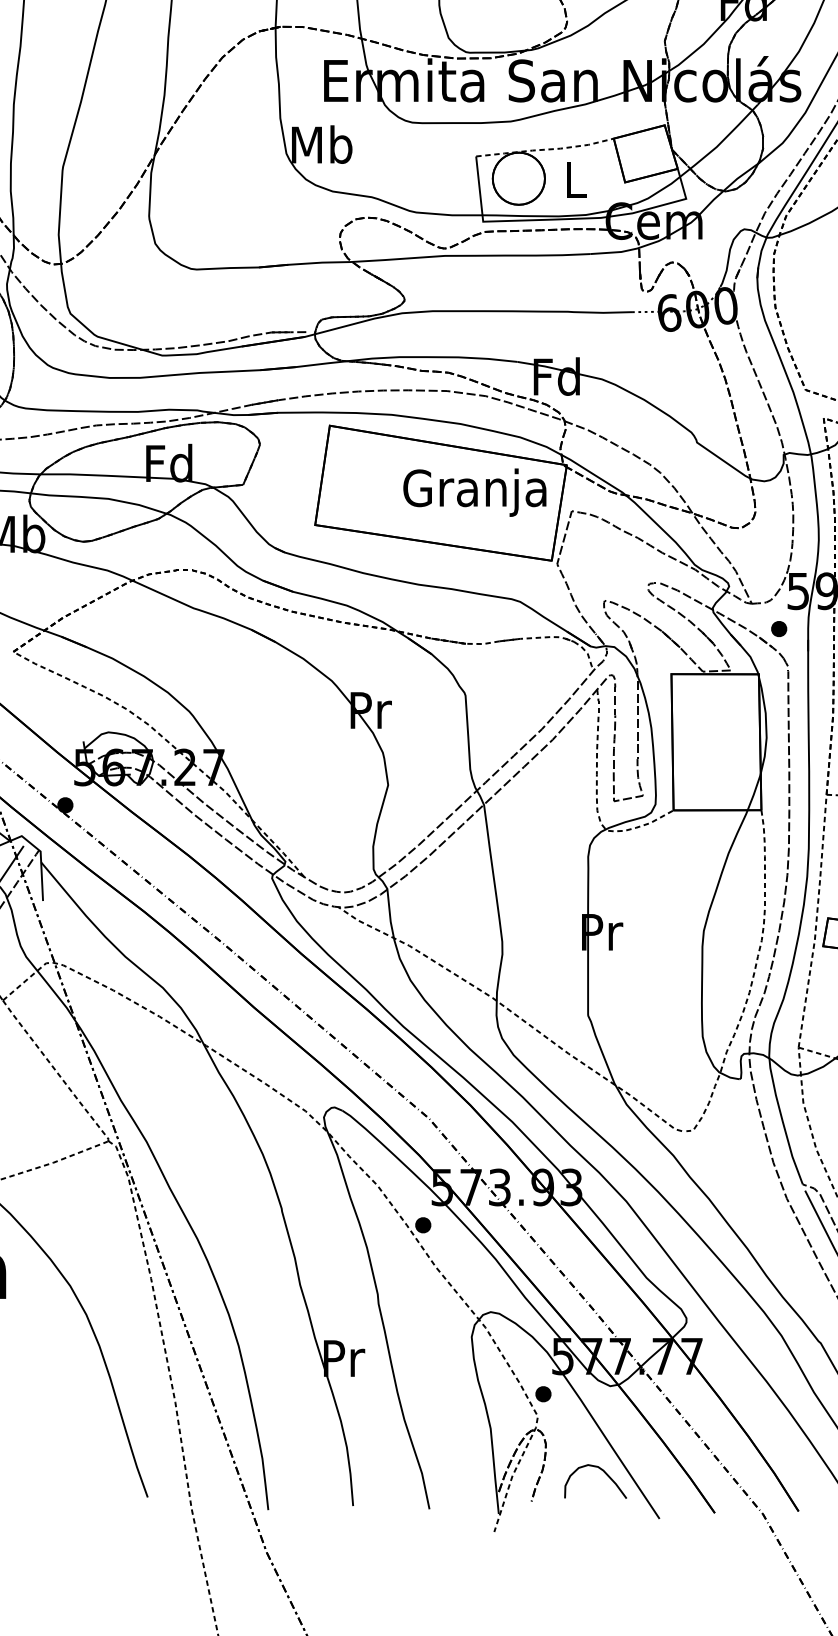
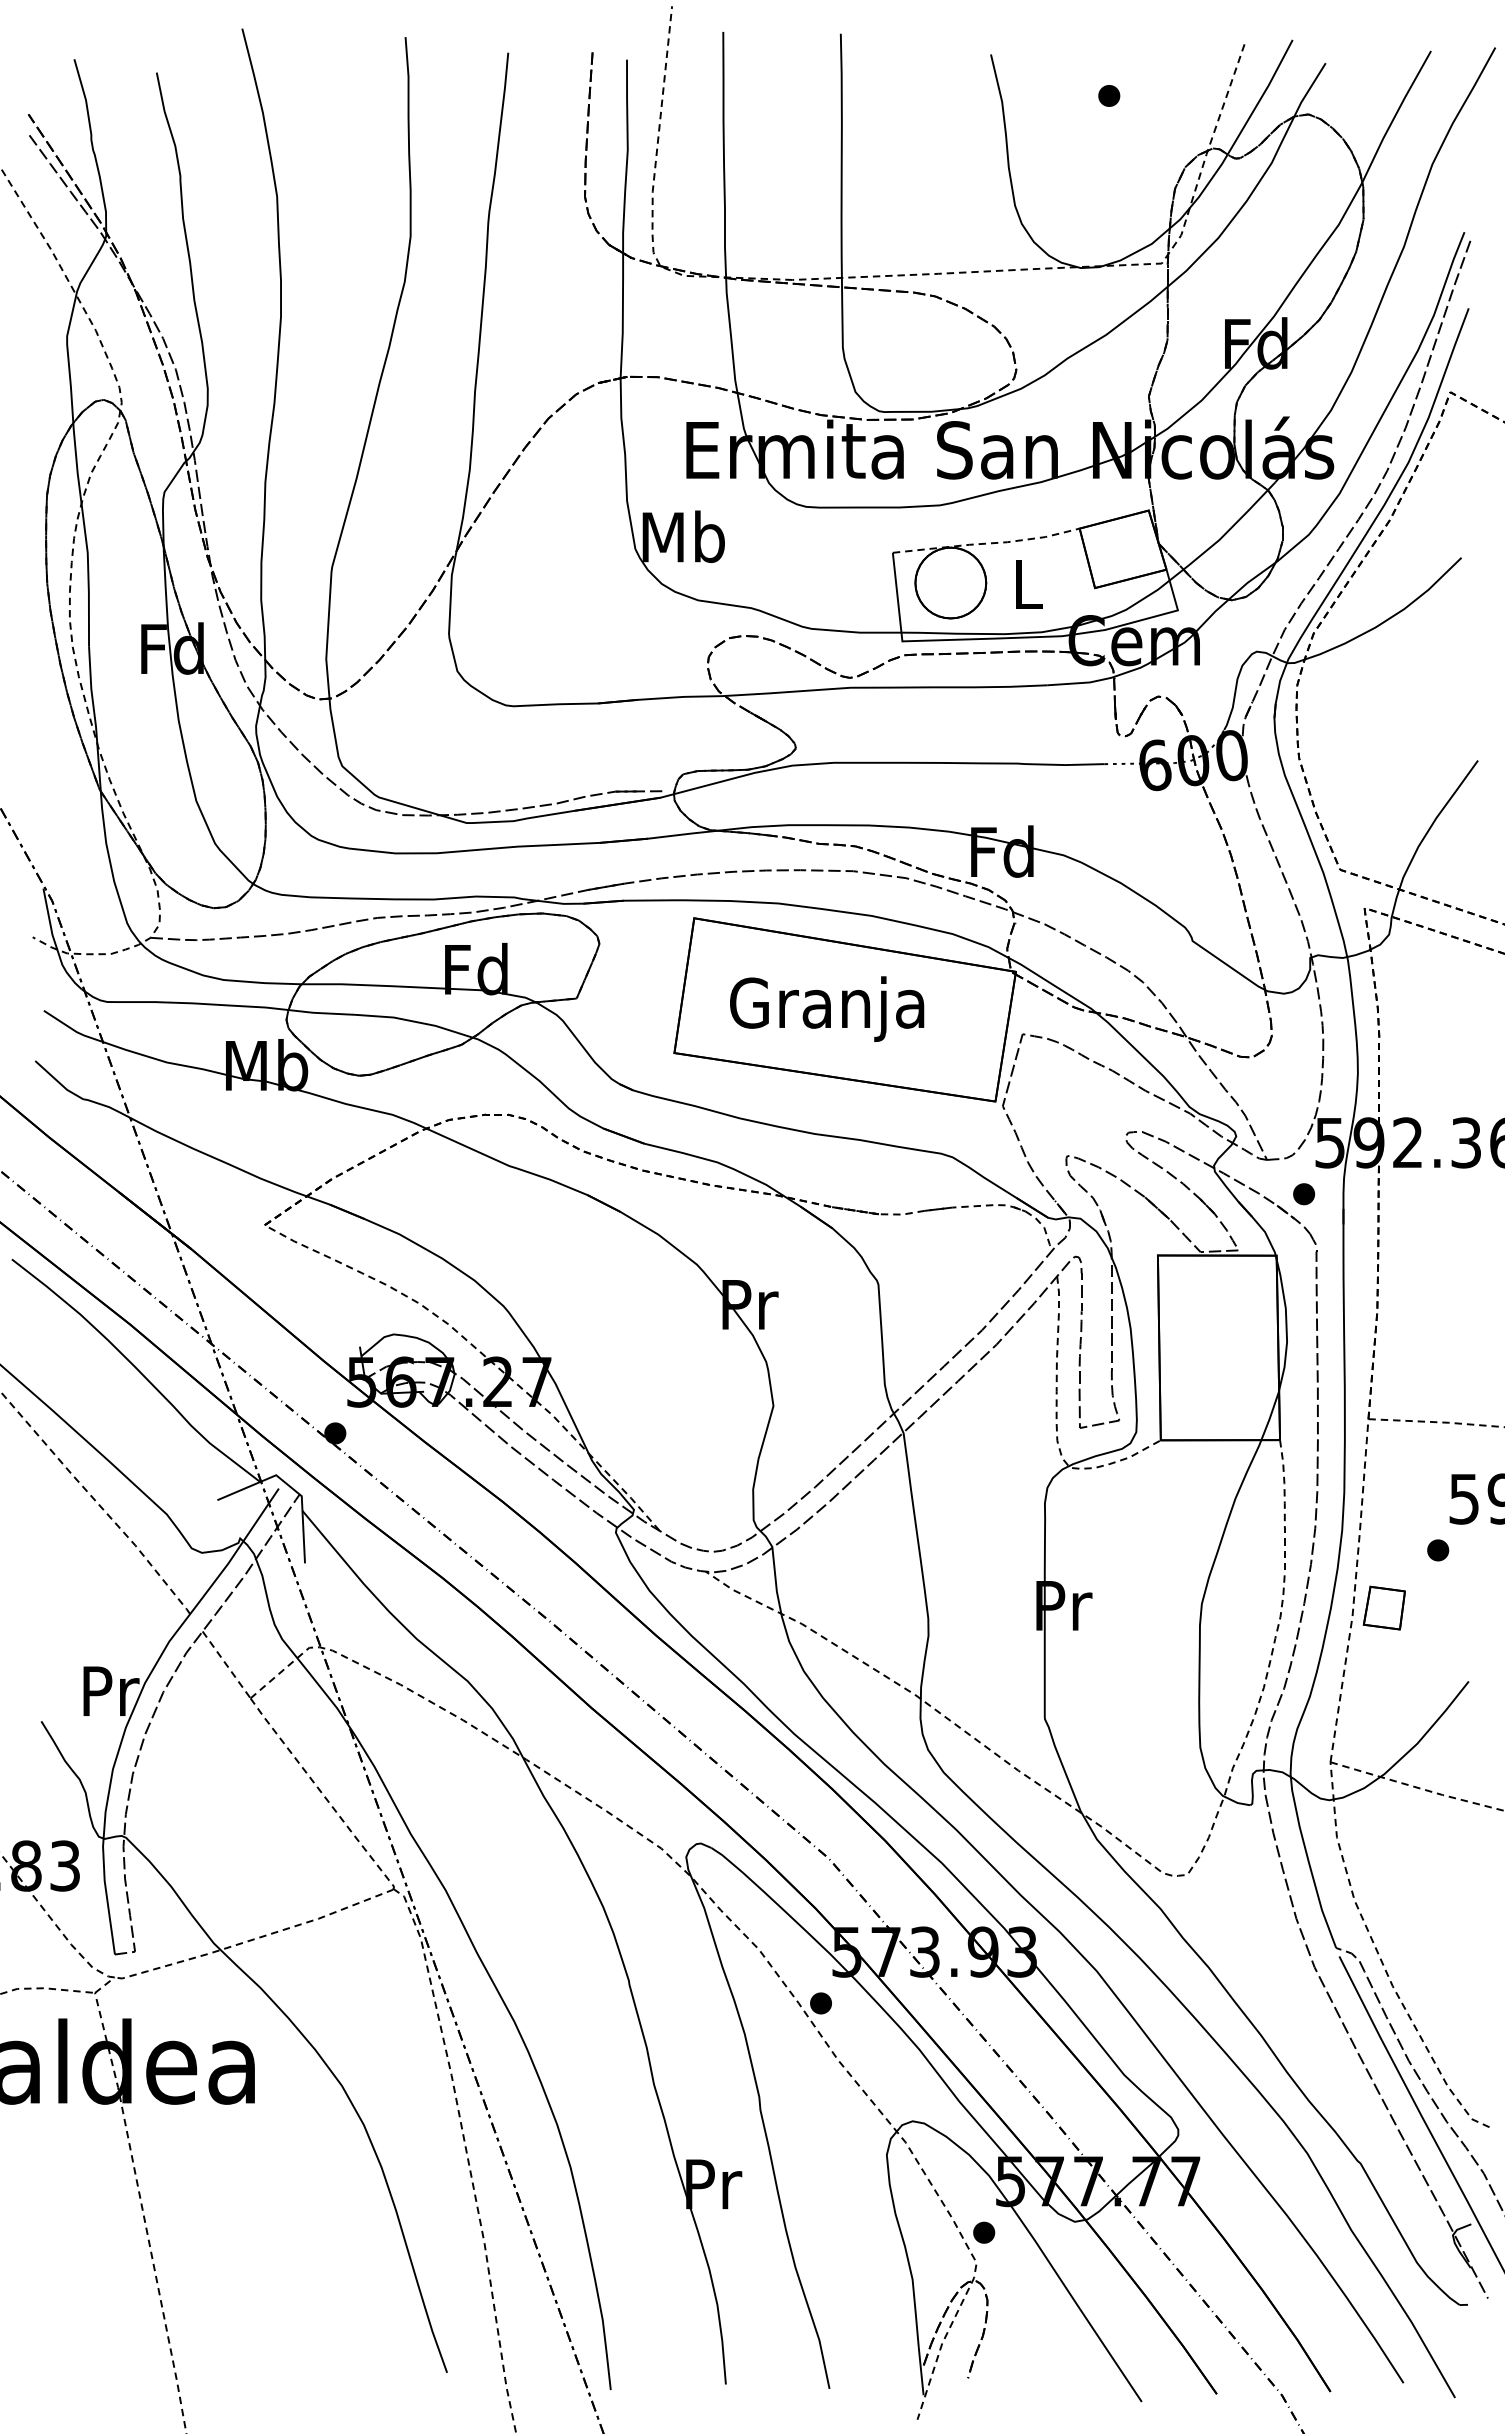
text: (475, 492) -> (827, 1008), moved
curve: (601, 1470) -> (1063, 2336), removed

